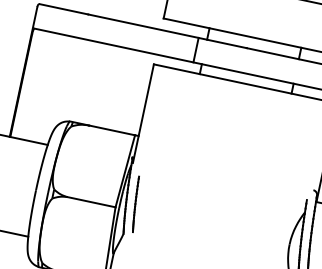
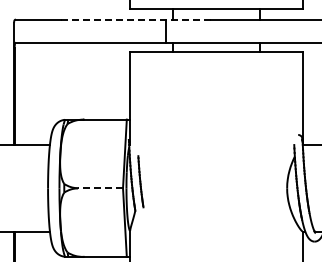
line: (167, 31) -> (136, 19), solid -> dashed
line: (91, 202) -> (100, 188), solid -> dashed

